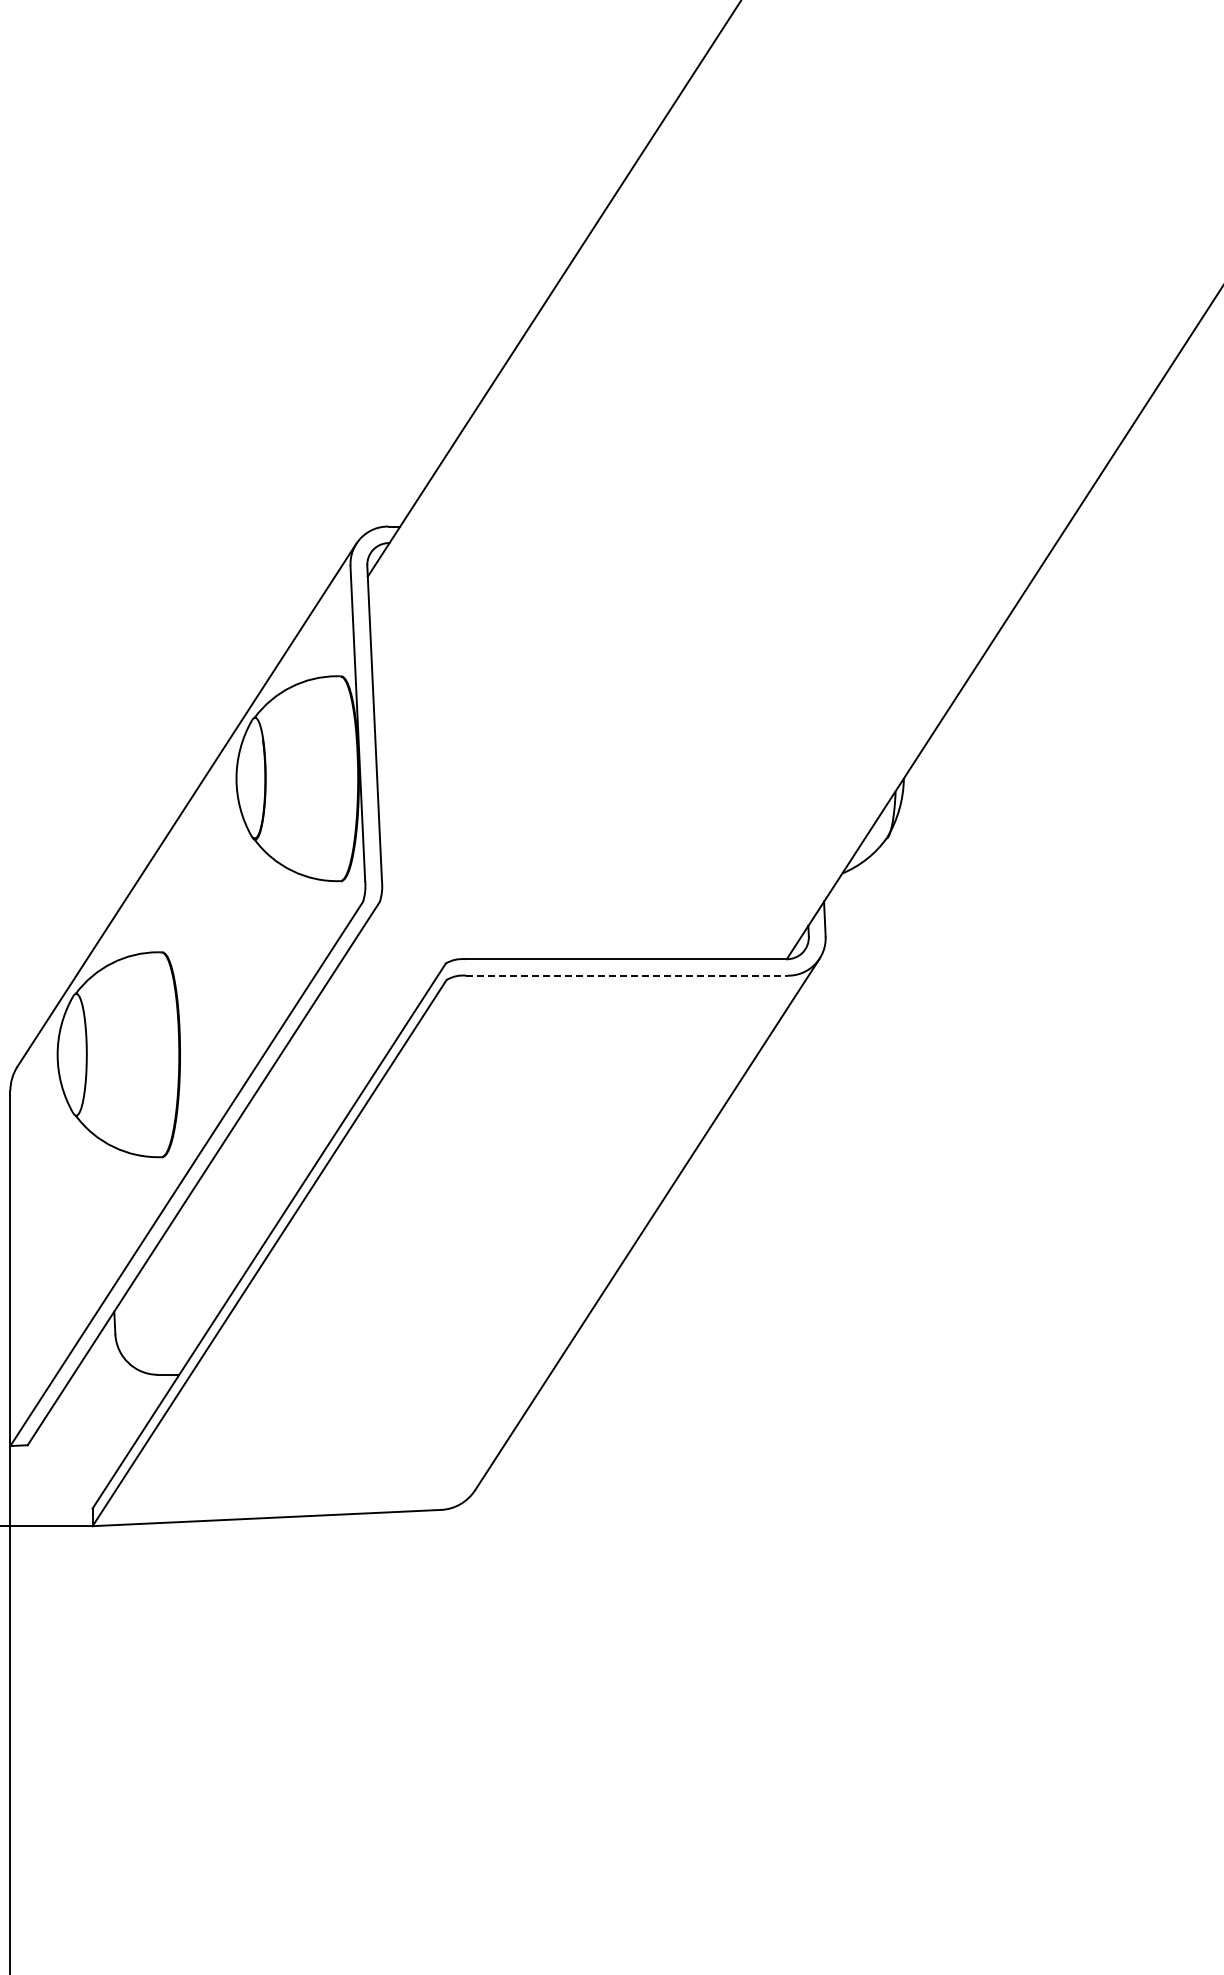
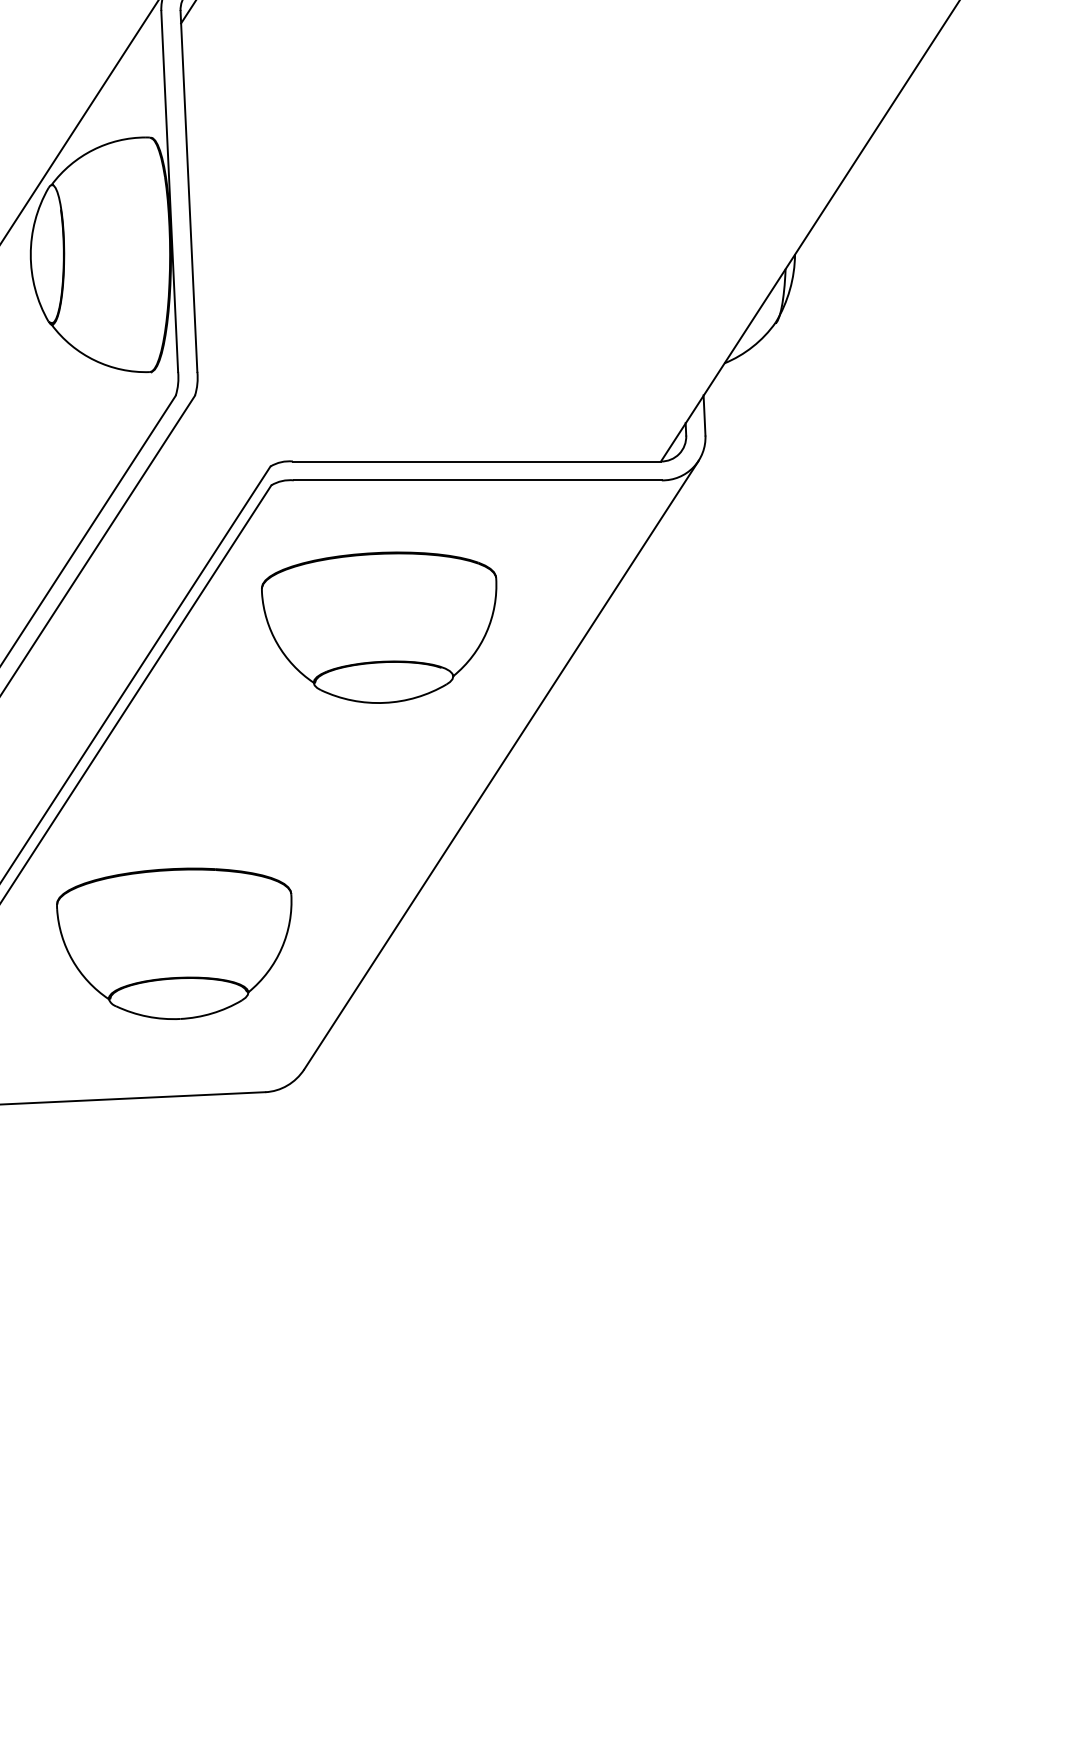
line: (626, 975) -> (477, 480), dashed -> solid
part: (540, 1103) -> (378, 626), added
part: (361, 1379) -> (173, 942), added

